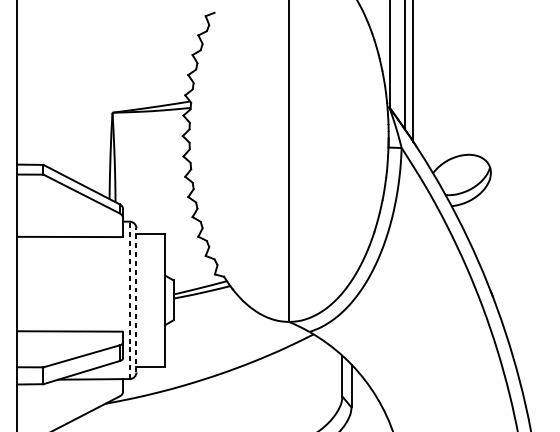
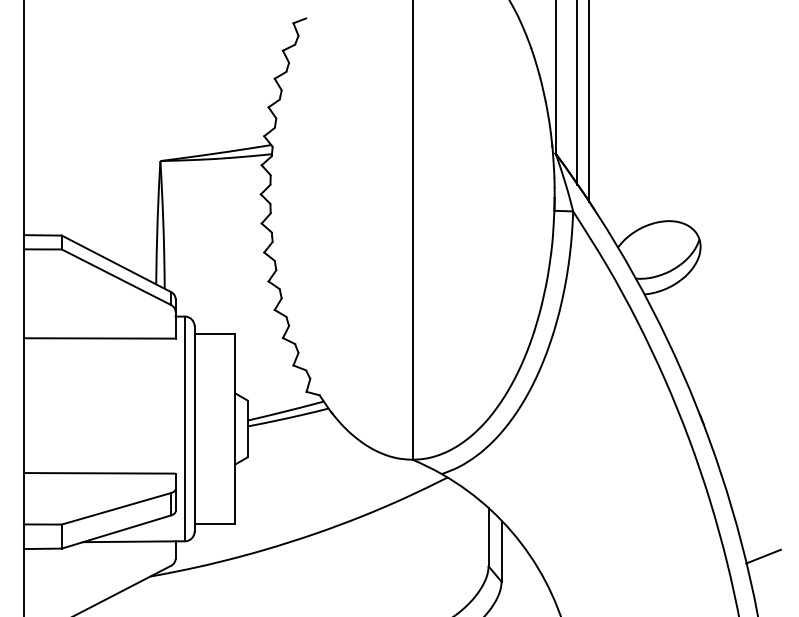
line: (130, 300) -> (185, 428), dashed -> solid
line: (136, 300) -> (194, 428), dashed -> solid
line: (534, 389) -> (763, 556), added

